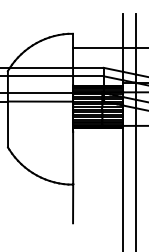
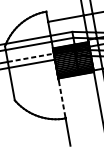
line: (40, 93) -> (30, 58), solid -> dashed
line: (73, 158) -> (62, 99), solid -> dashed

